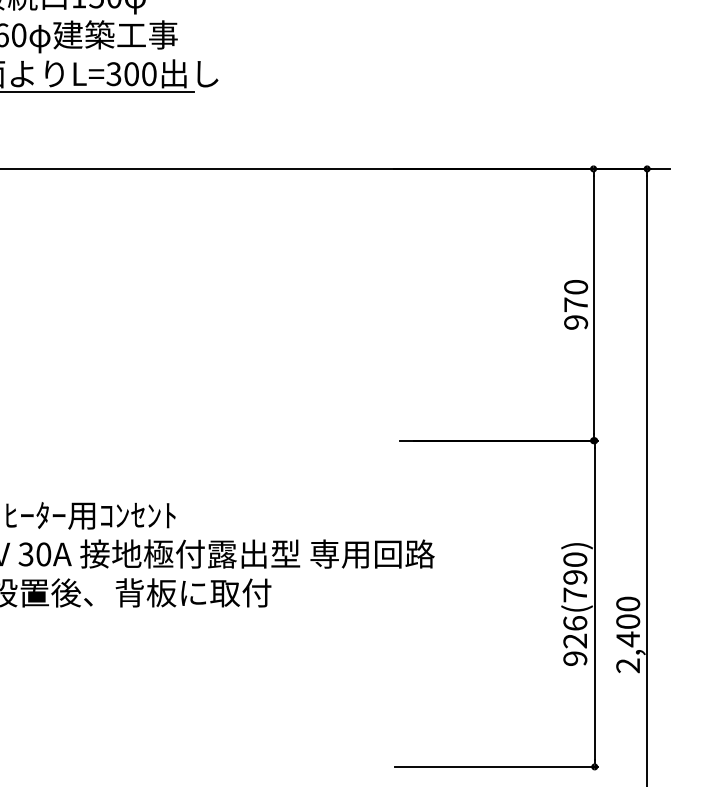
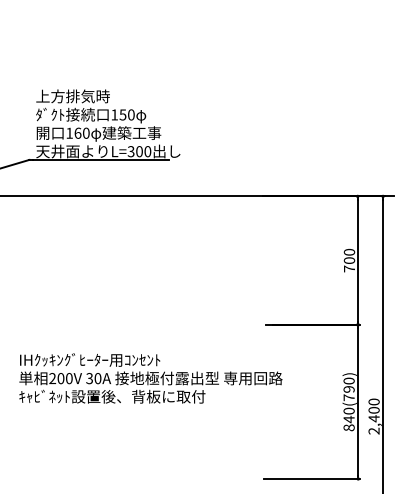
text: (576, 312) -> (349, 264), 970 -> 700
text: (573, 641) -> (348, 419), 926(790) -> 840(790)

